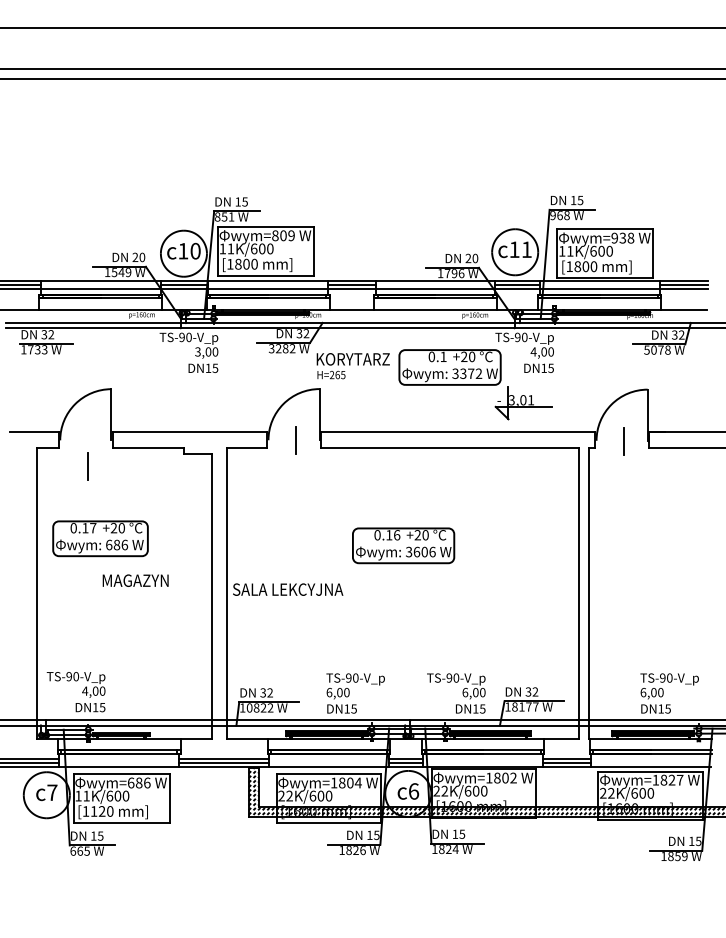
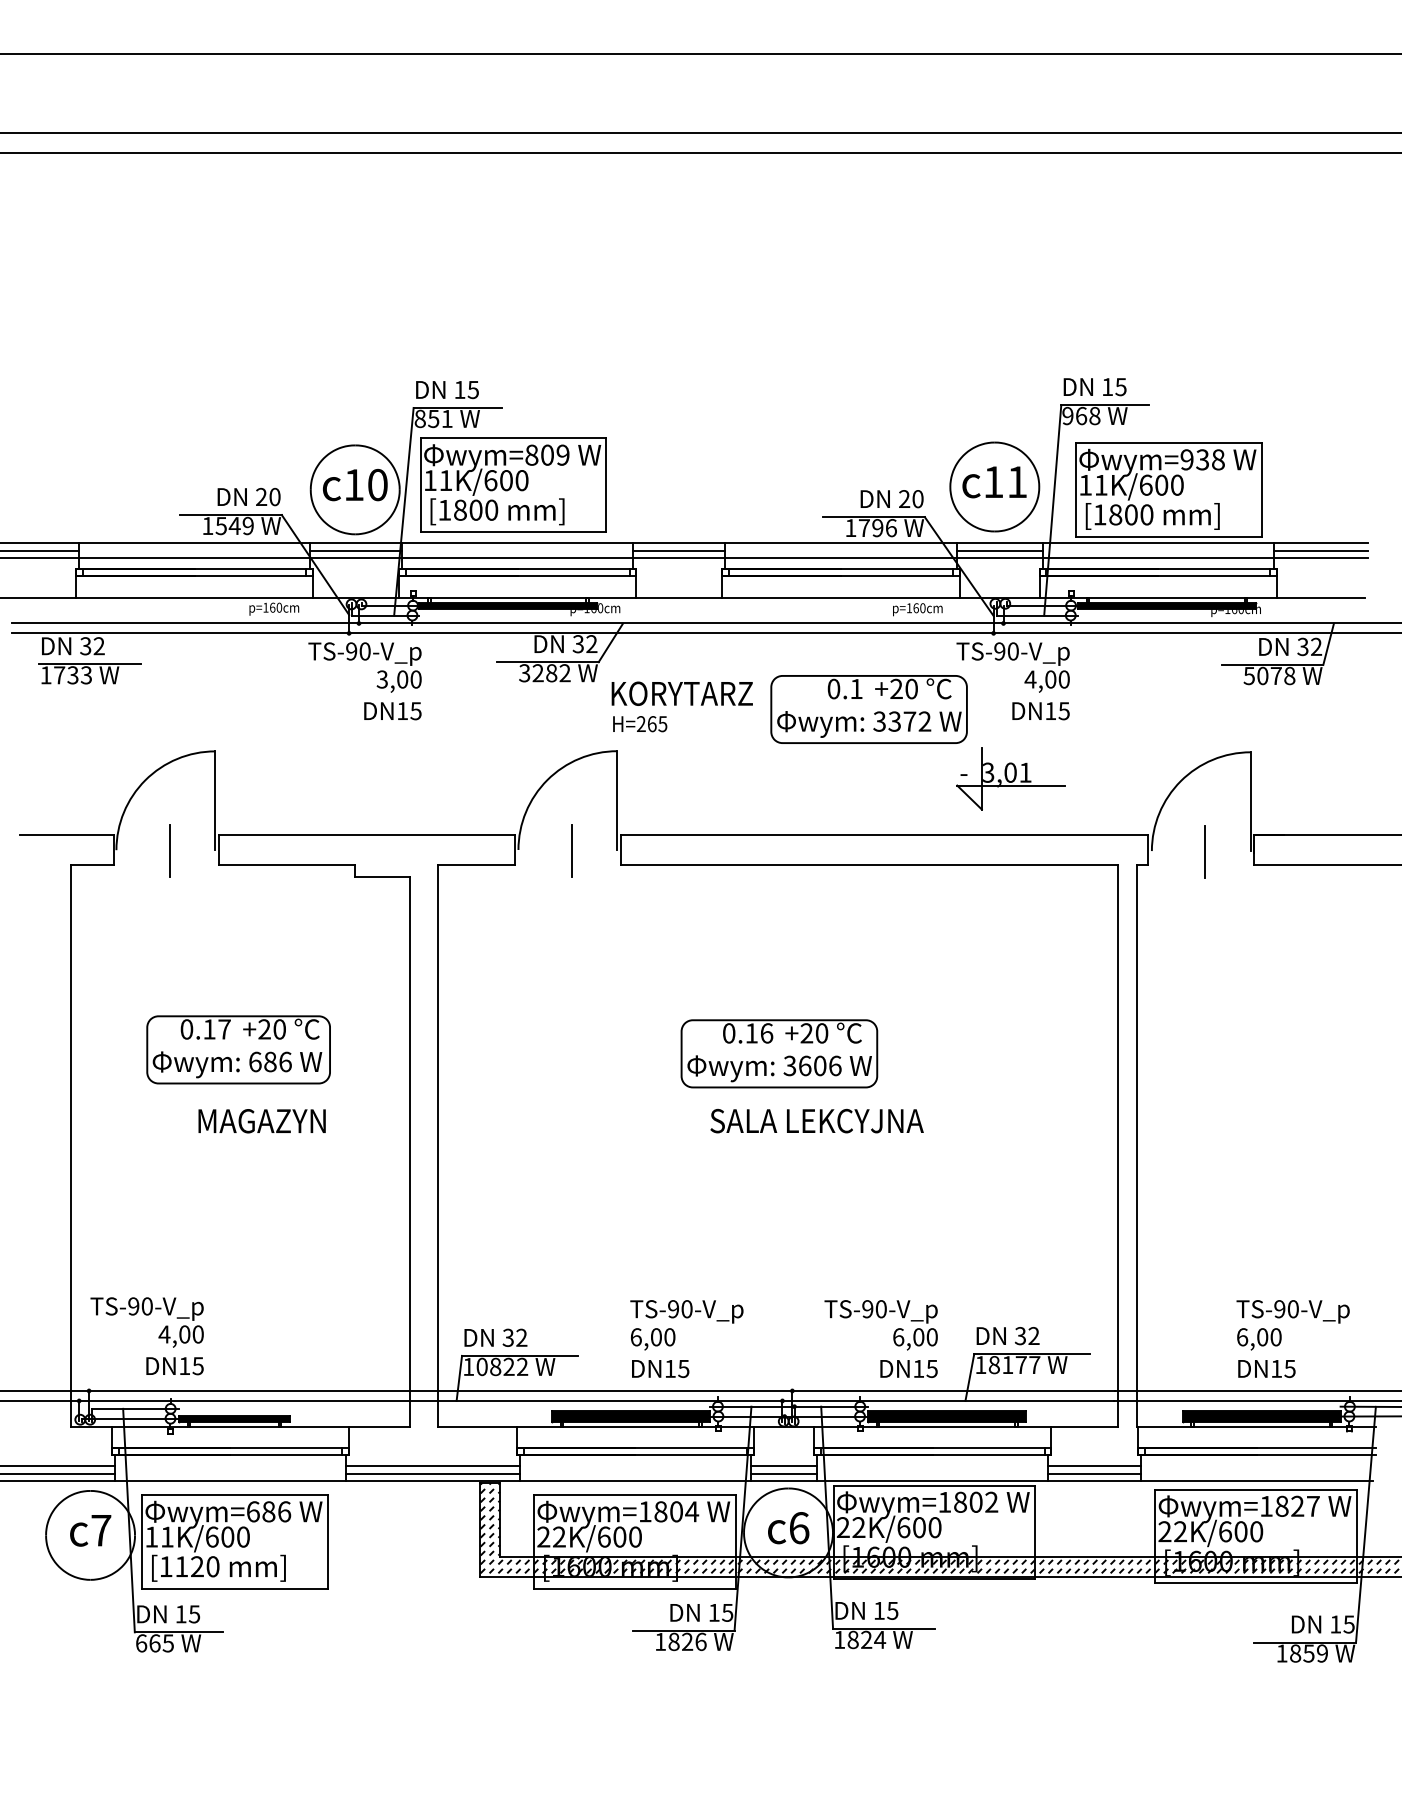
line: (87, 466) -> (169, 850), moved
part: (100, 538) -> (238, 1049), moved
text: (288, 589) -> (817, 1120), moved

